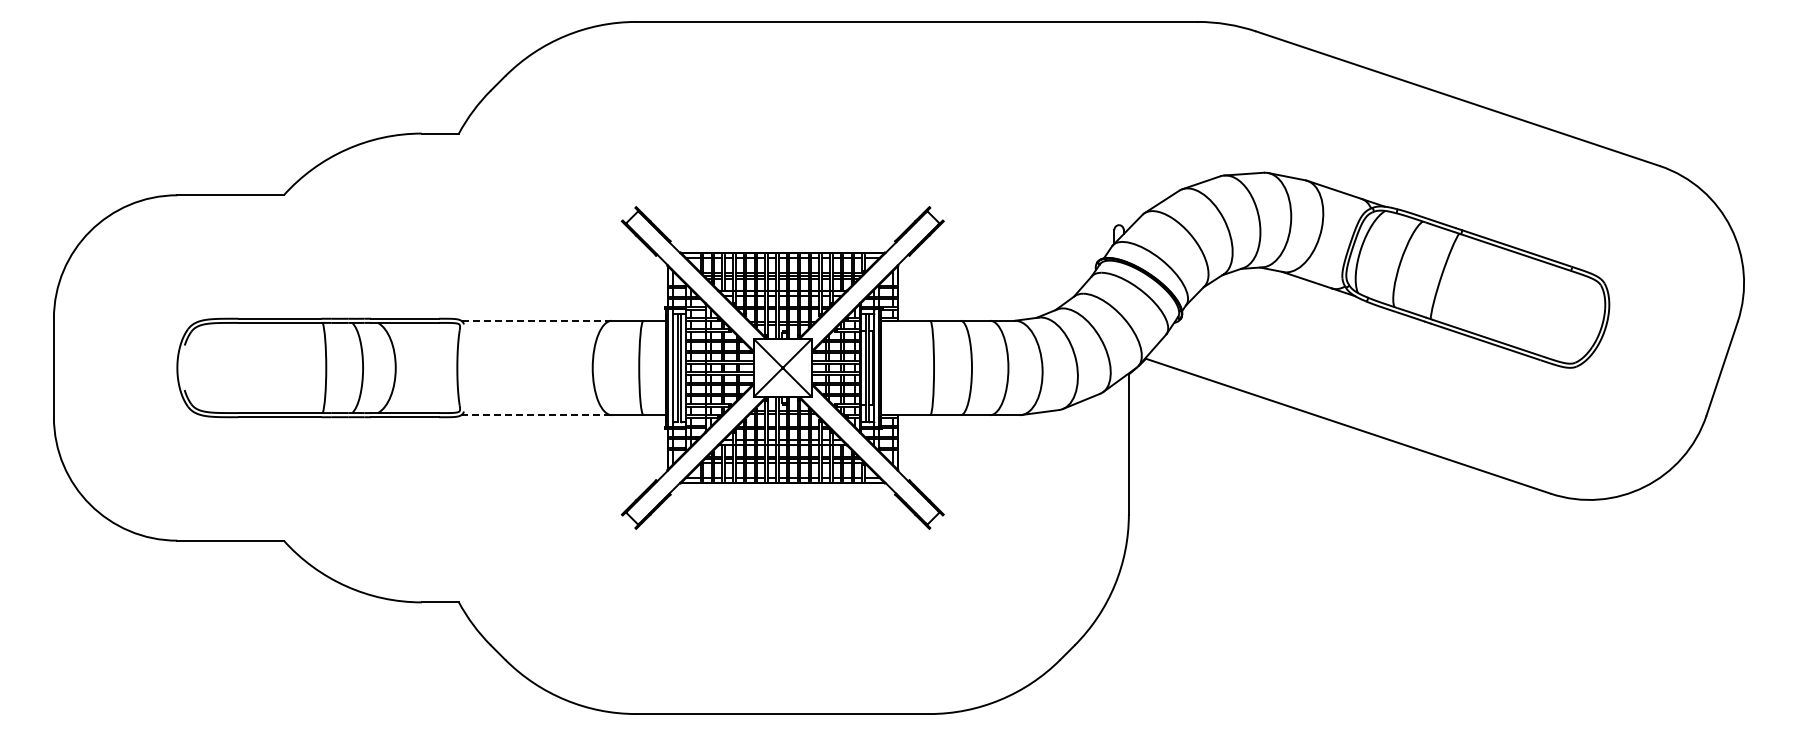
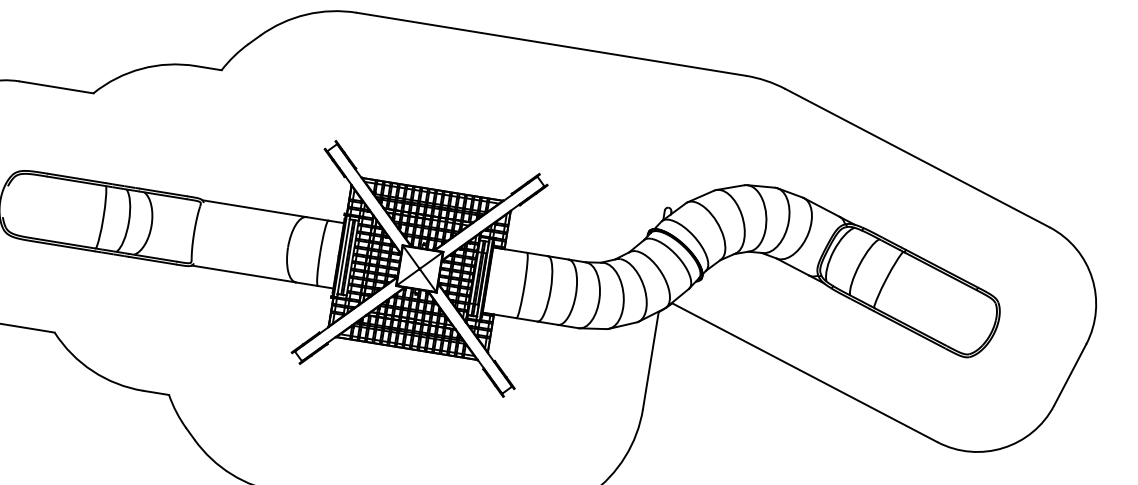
line: (536, 320) -> (254, 208), dashed -> solid
line: (537, 415) -> (244, 274), dashed -> solid

